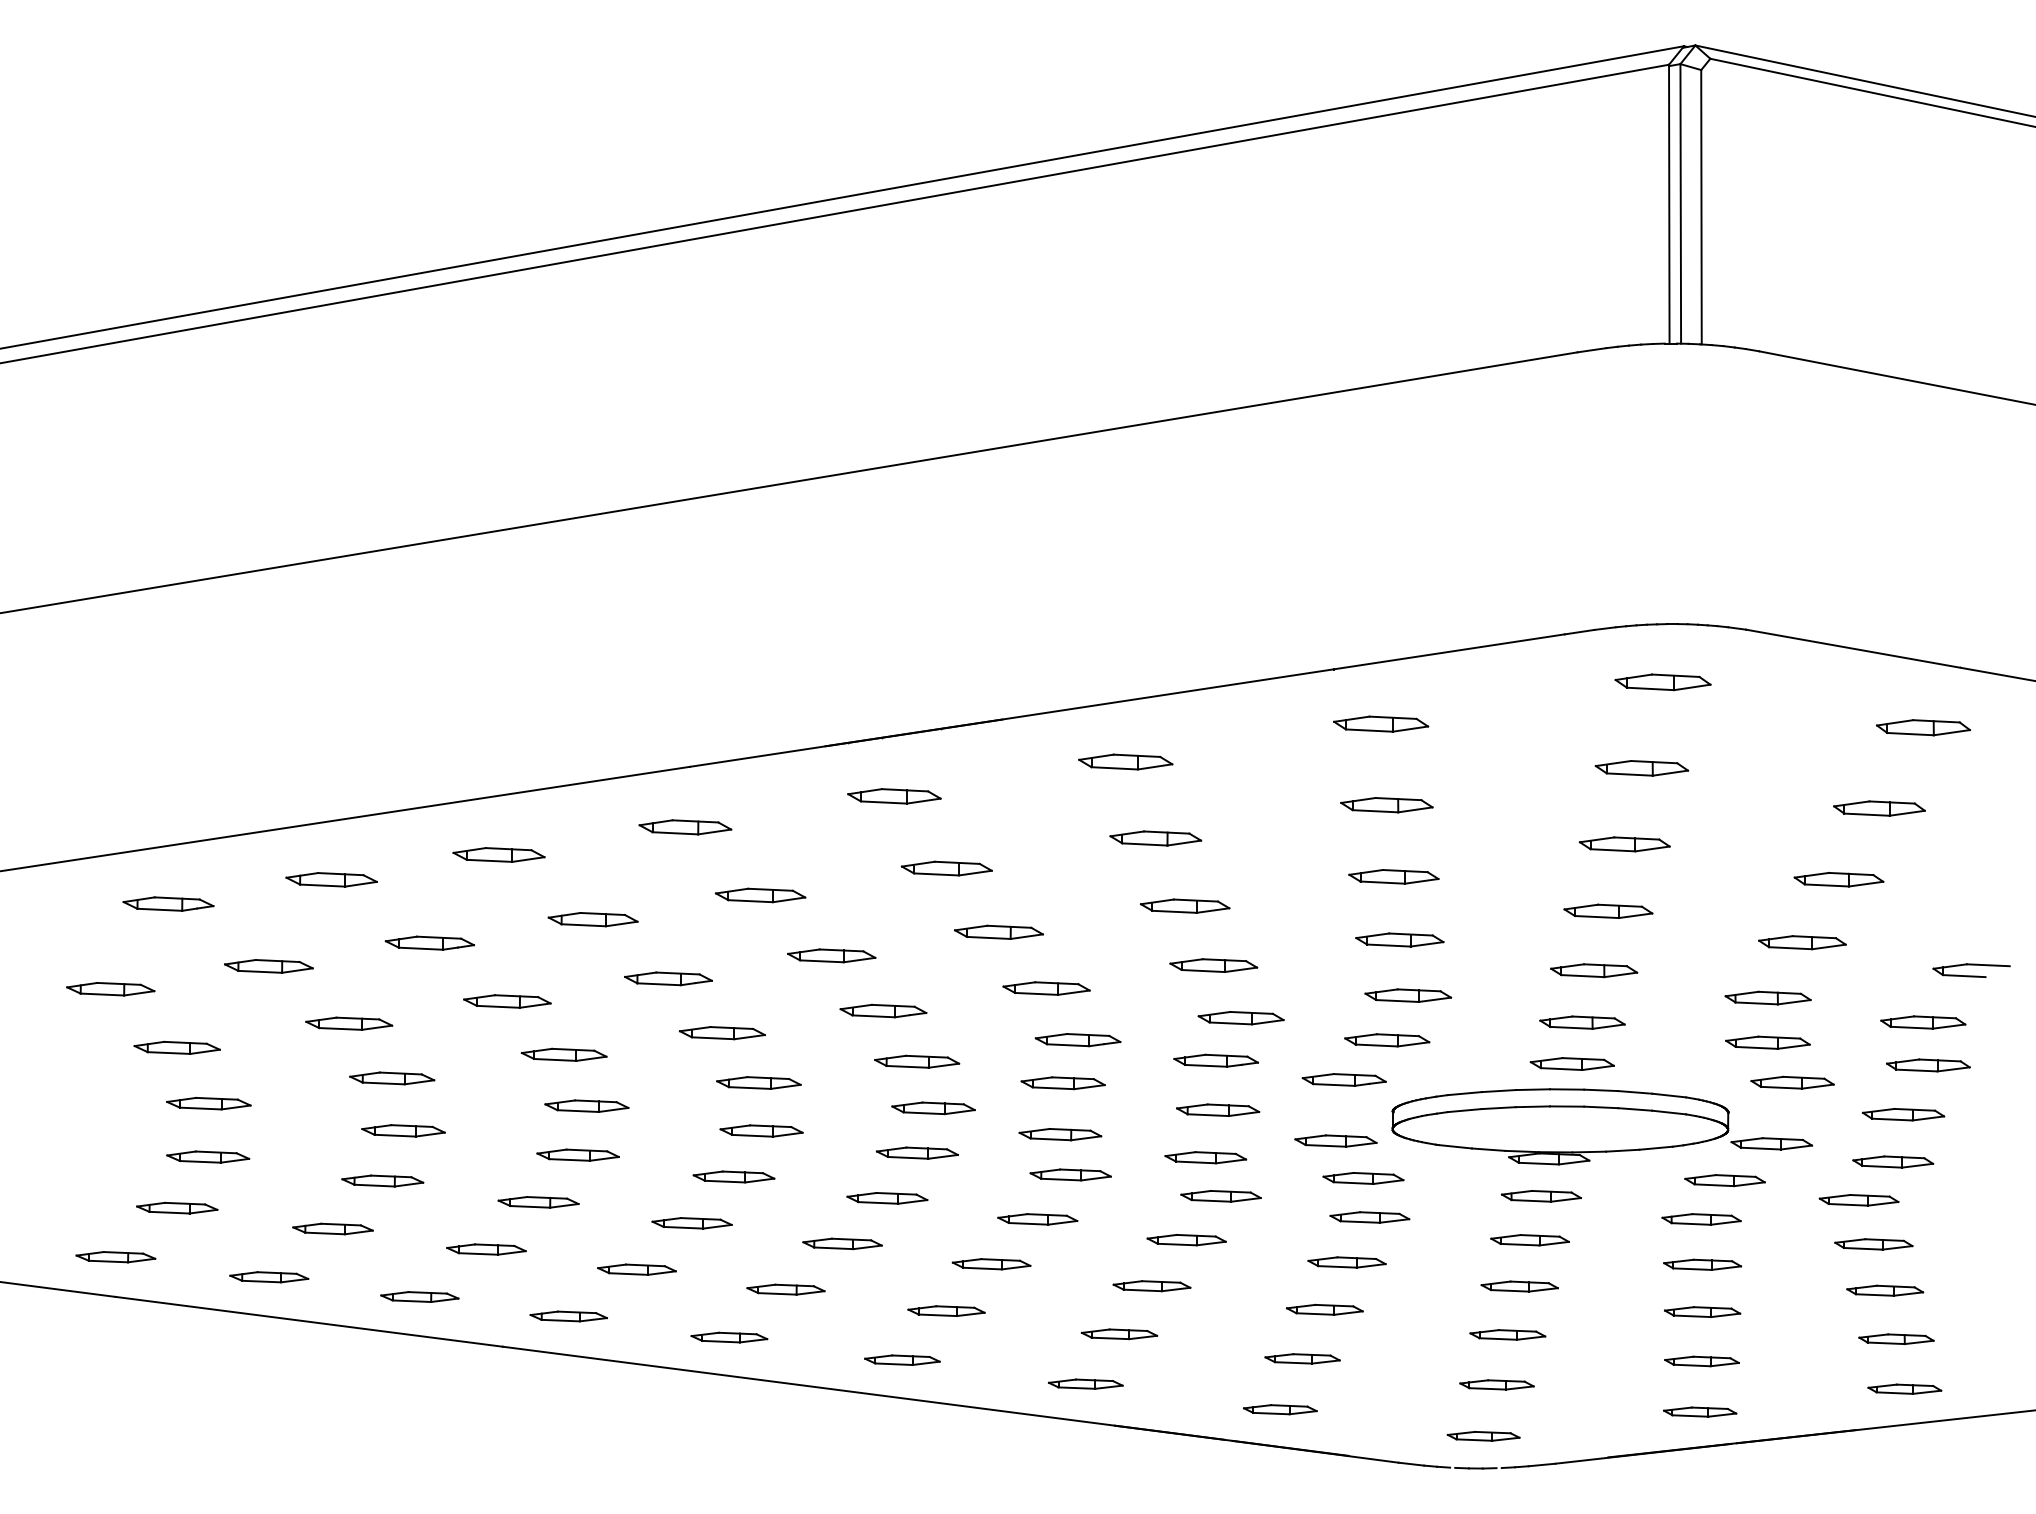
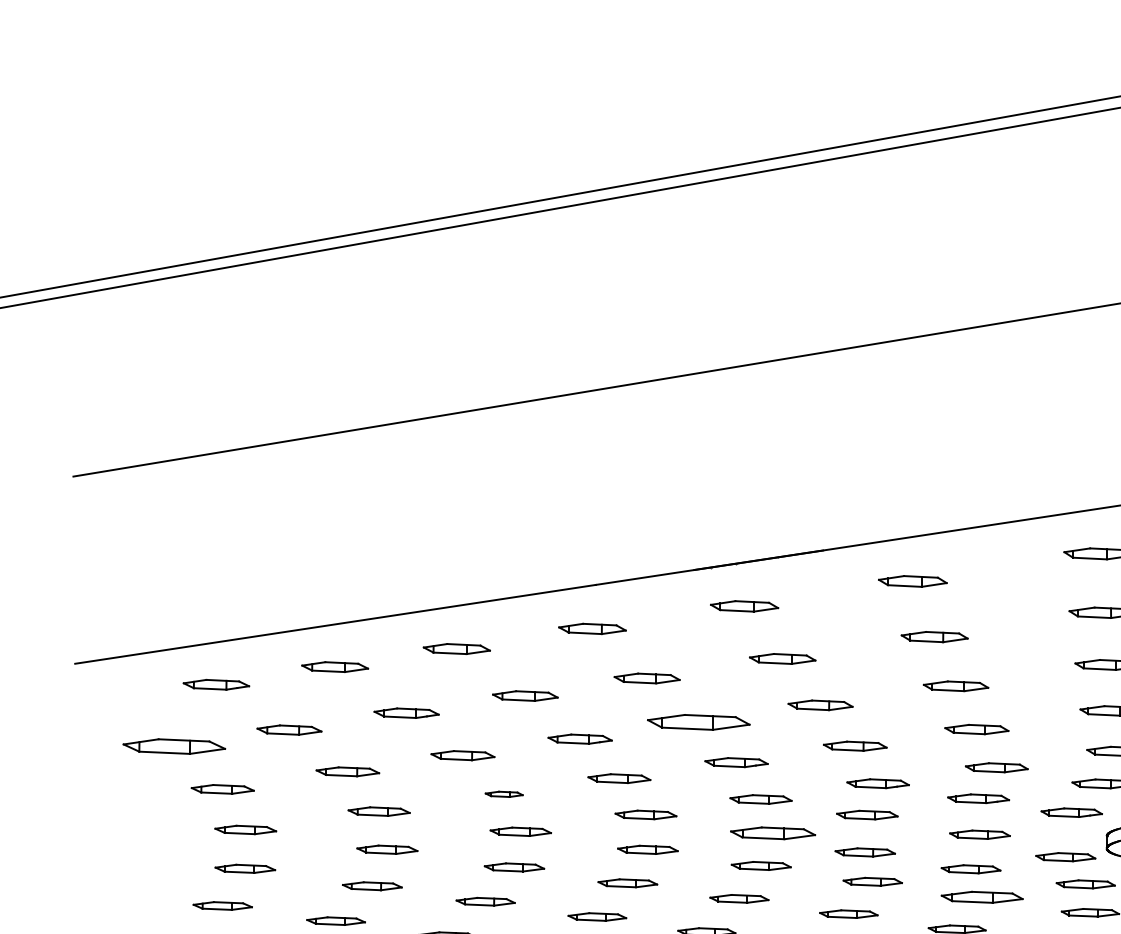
part: (831, 955) -> (698, 722), size x1.6
part: (110, 989) -> (174, 746), size x1.6
part: (563, 1054) -> (503, 794), size x0.6
part: (933, 1108) -> (772, 833), size x1.4
part: (1220, 1196) -> (981, 897), size x1.4

